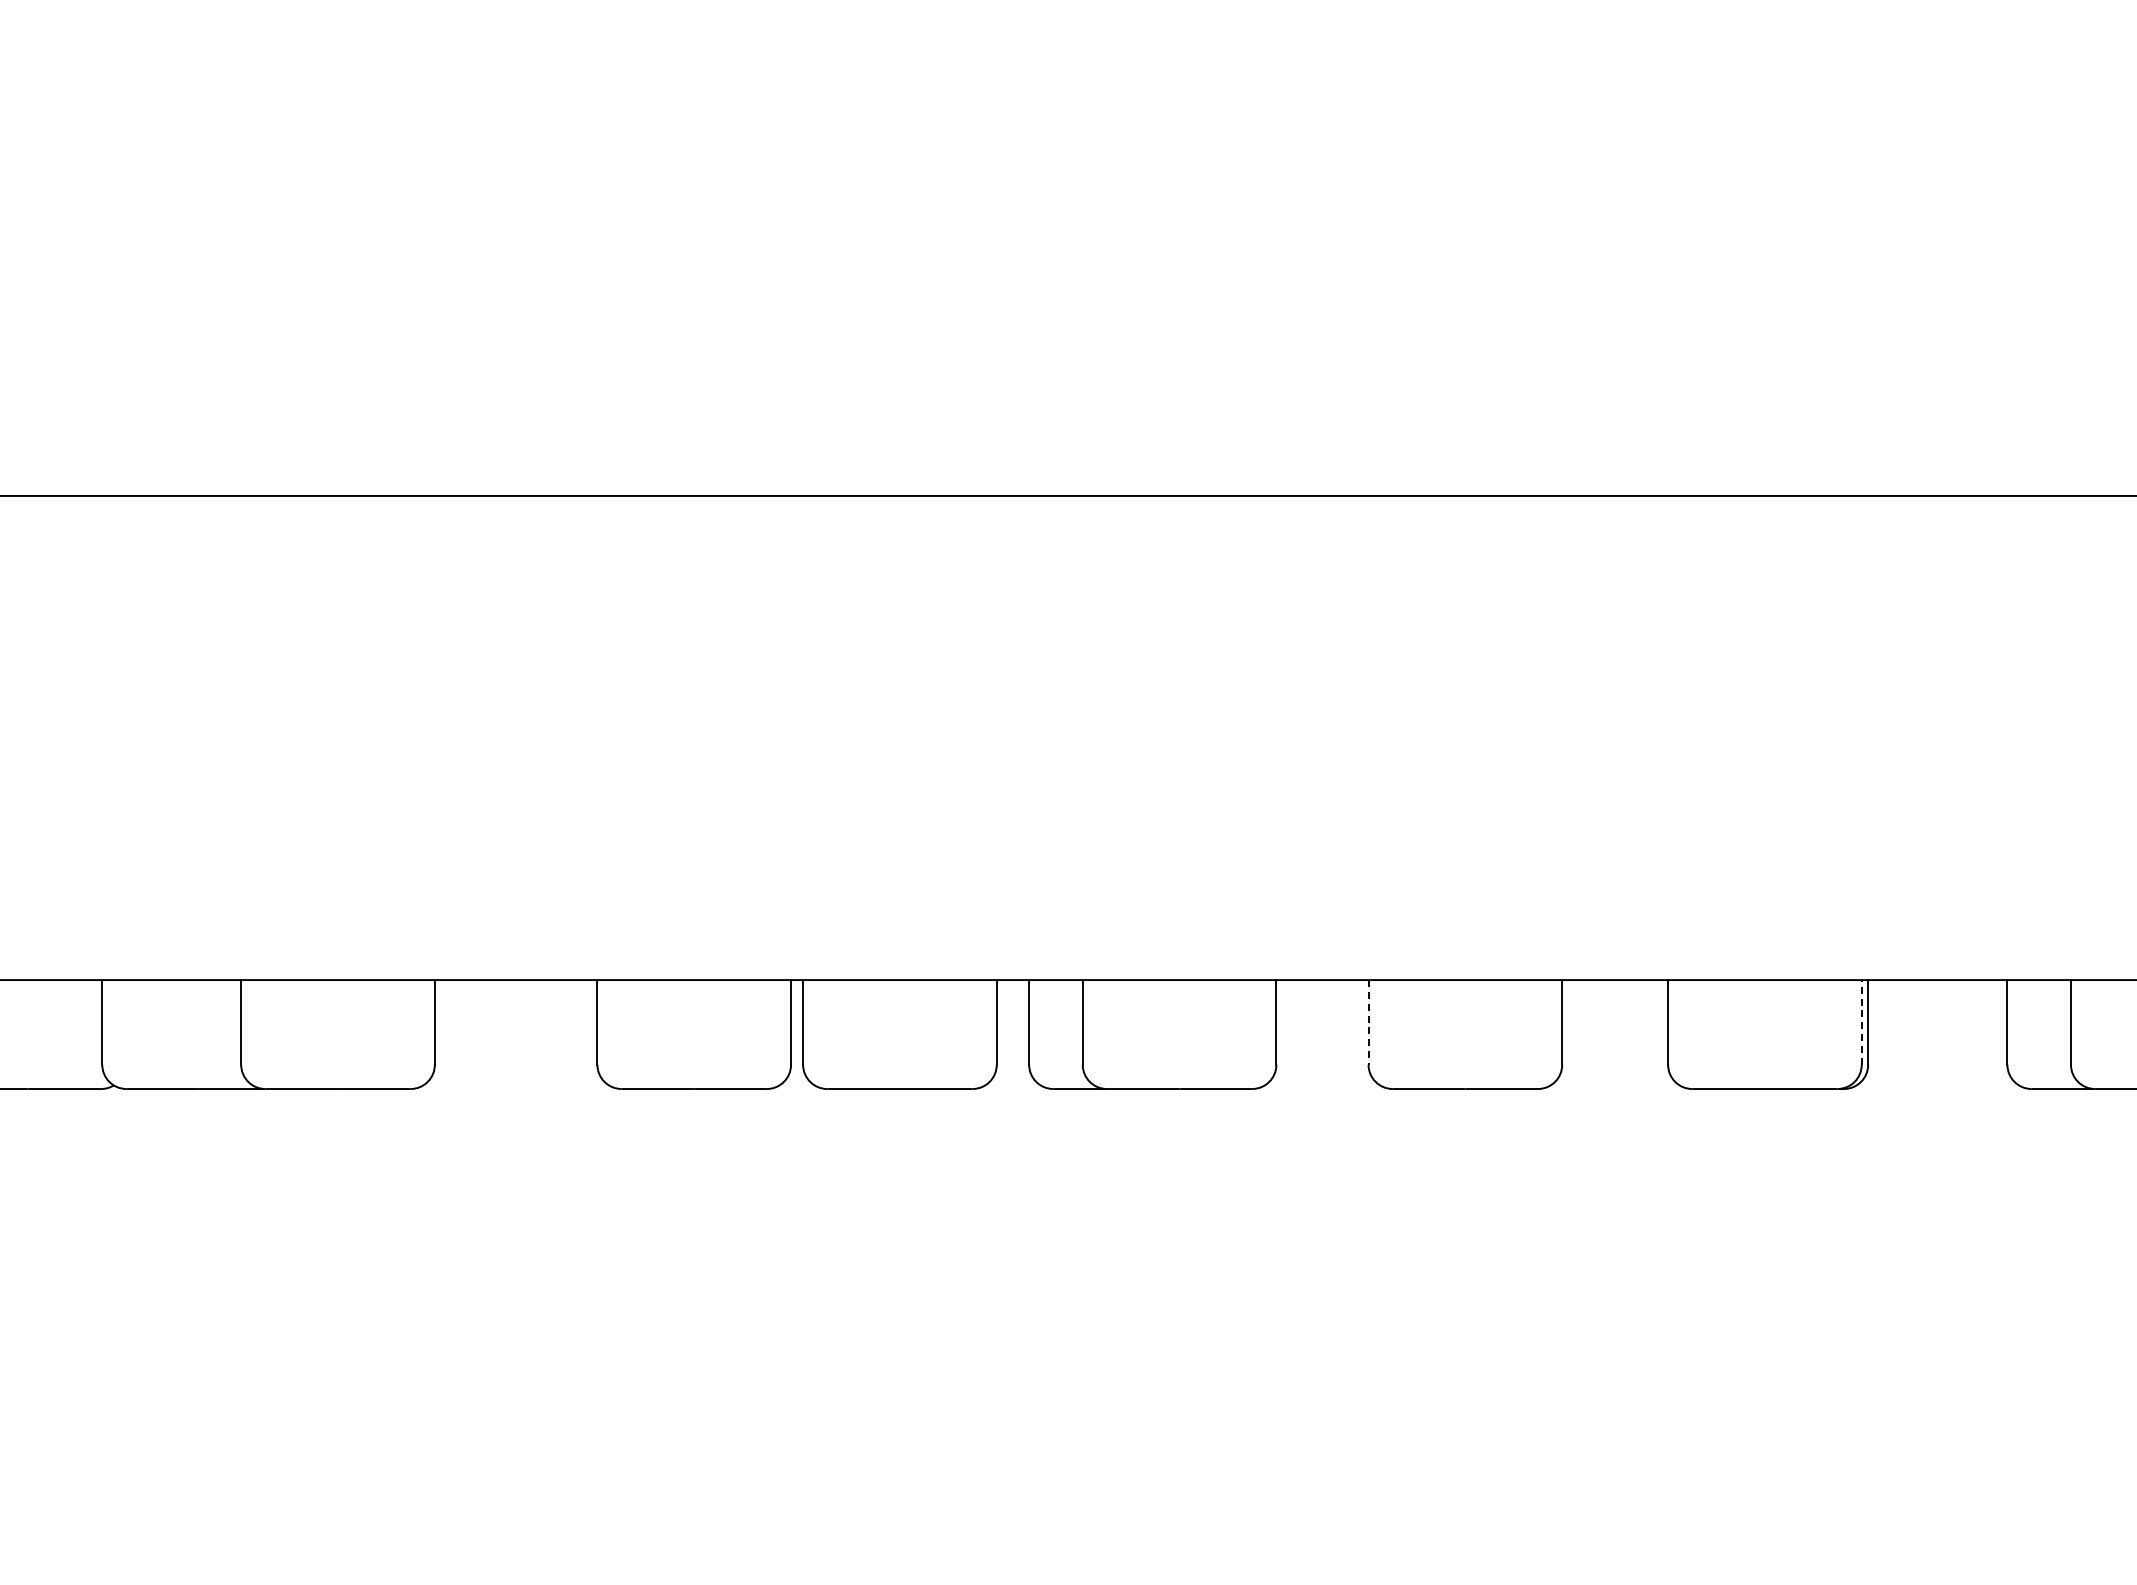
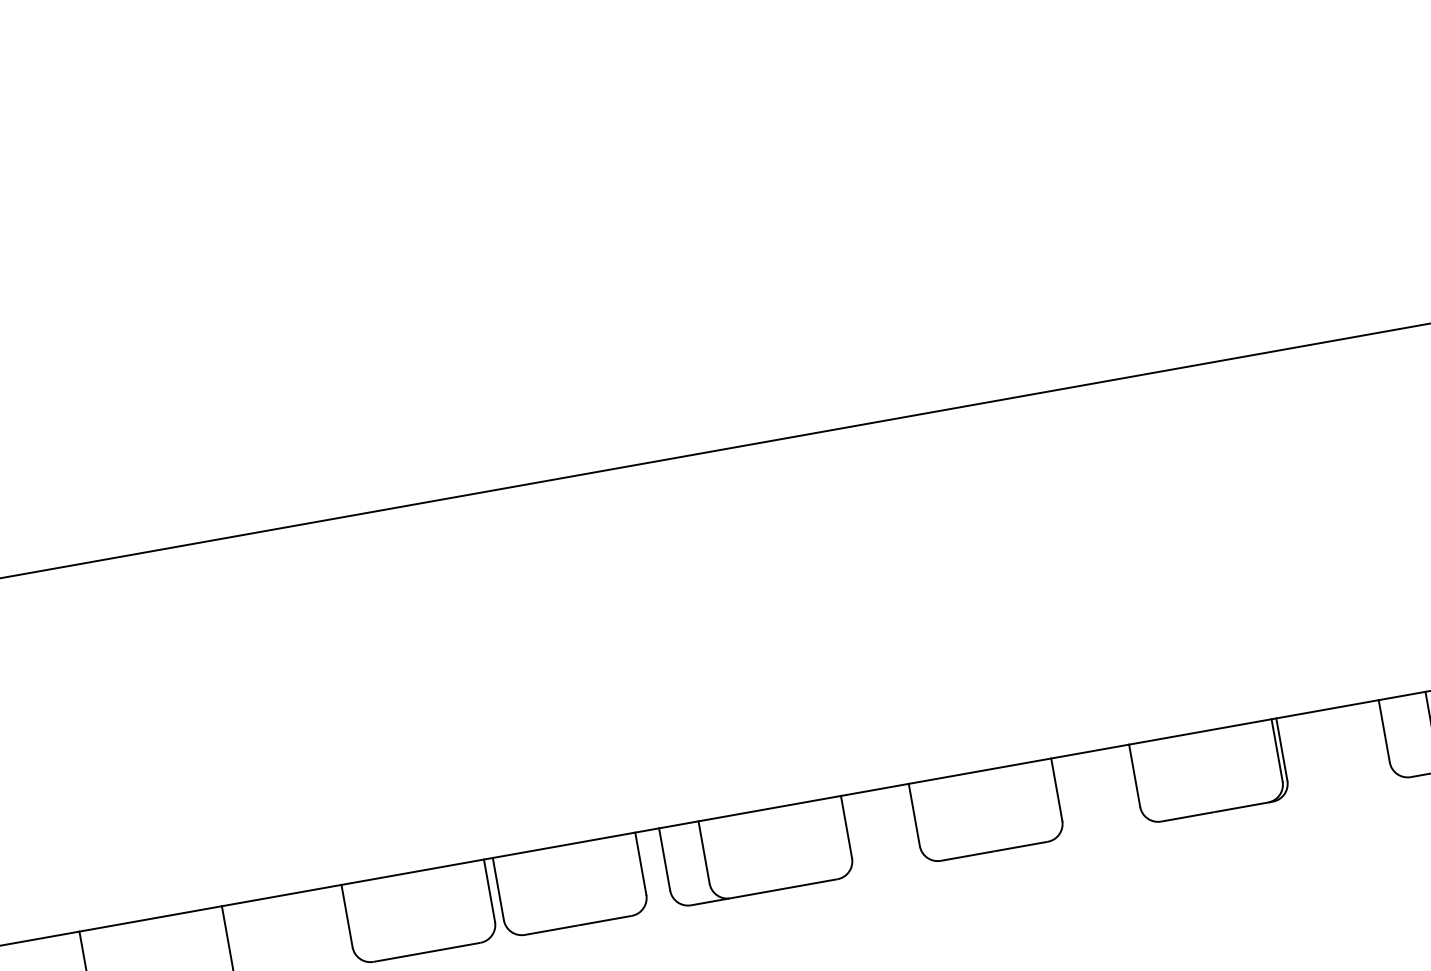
line: (1861, 1021) -> (1276, 749), dashed -> solid
line: (1368, 1022) -> (914, 815), dashed -> solid

